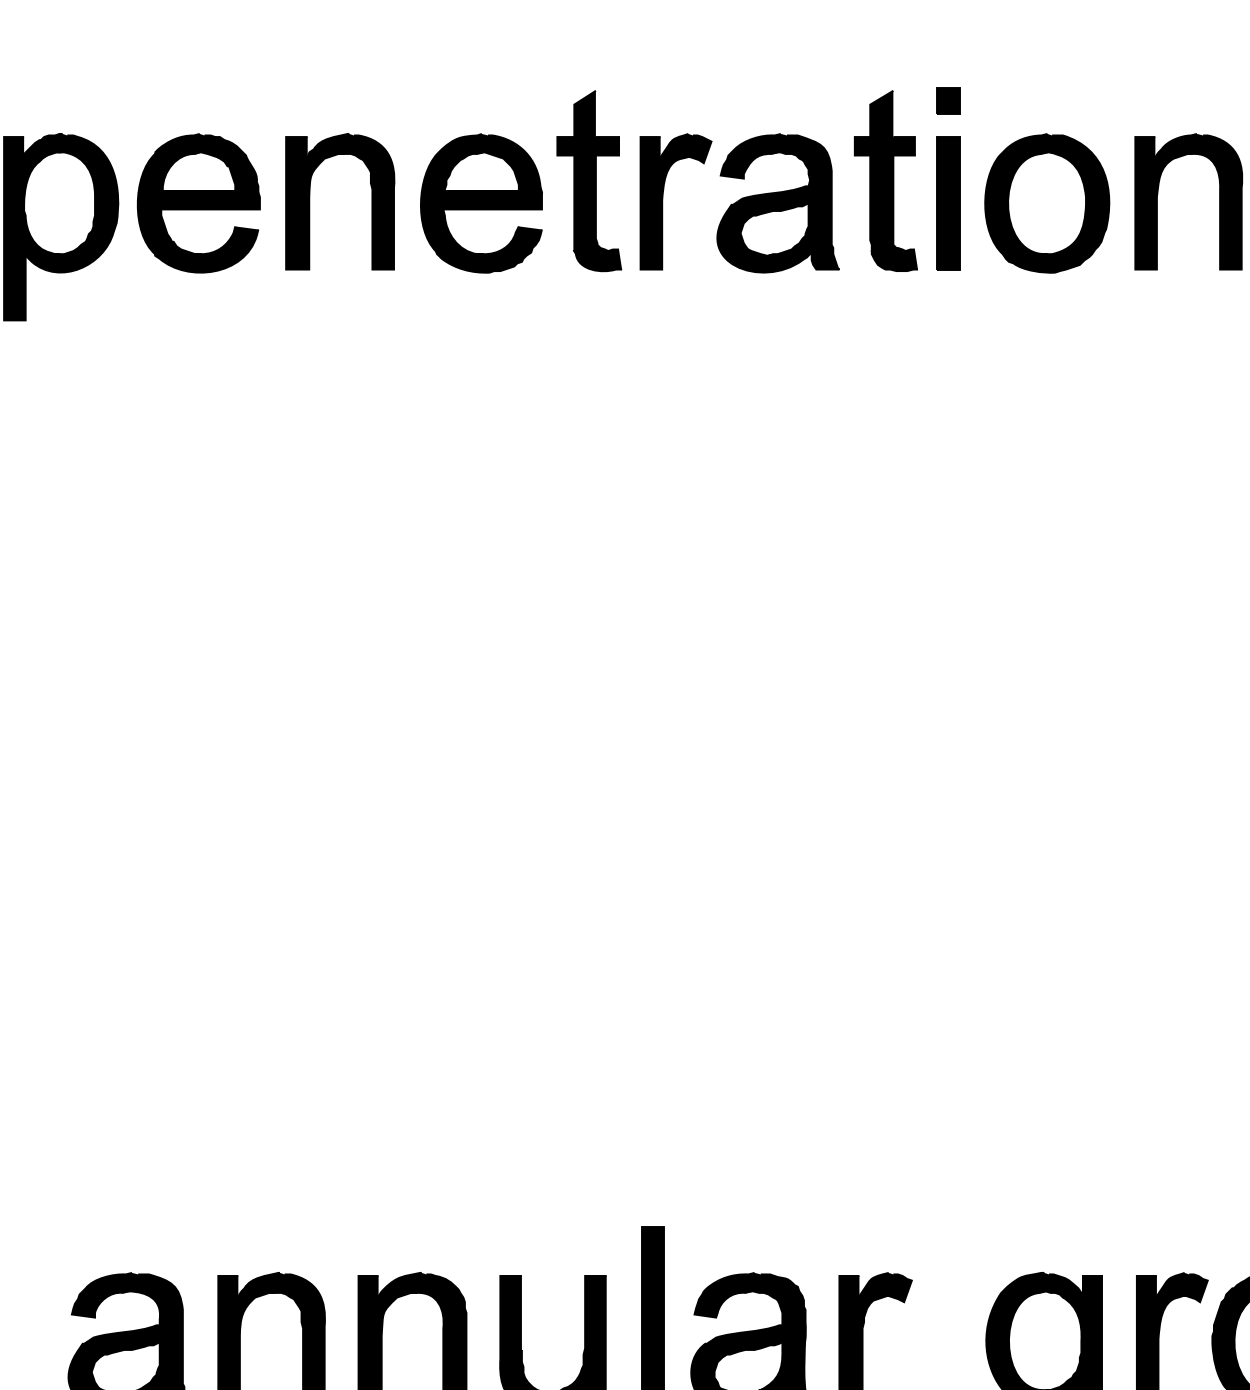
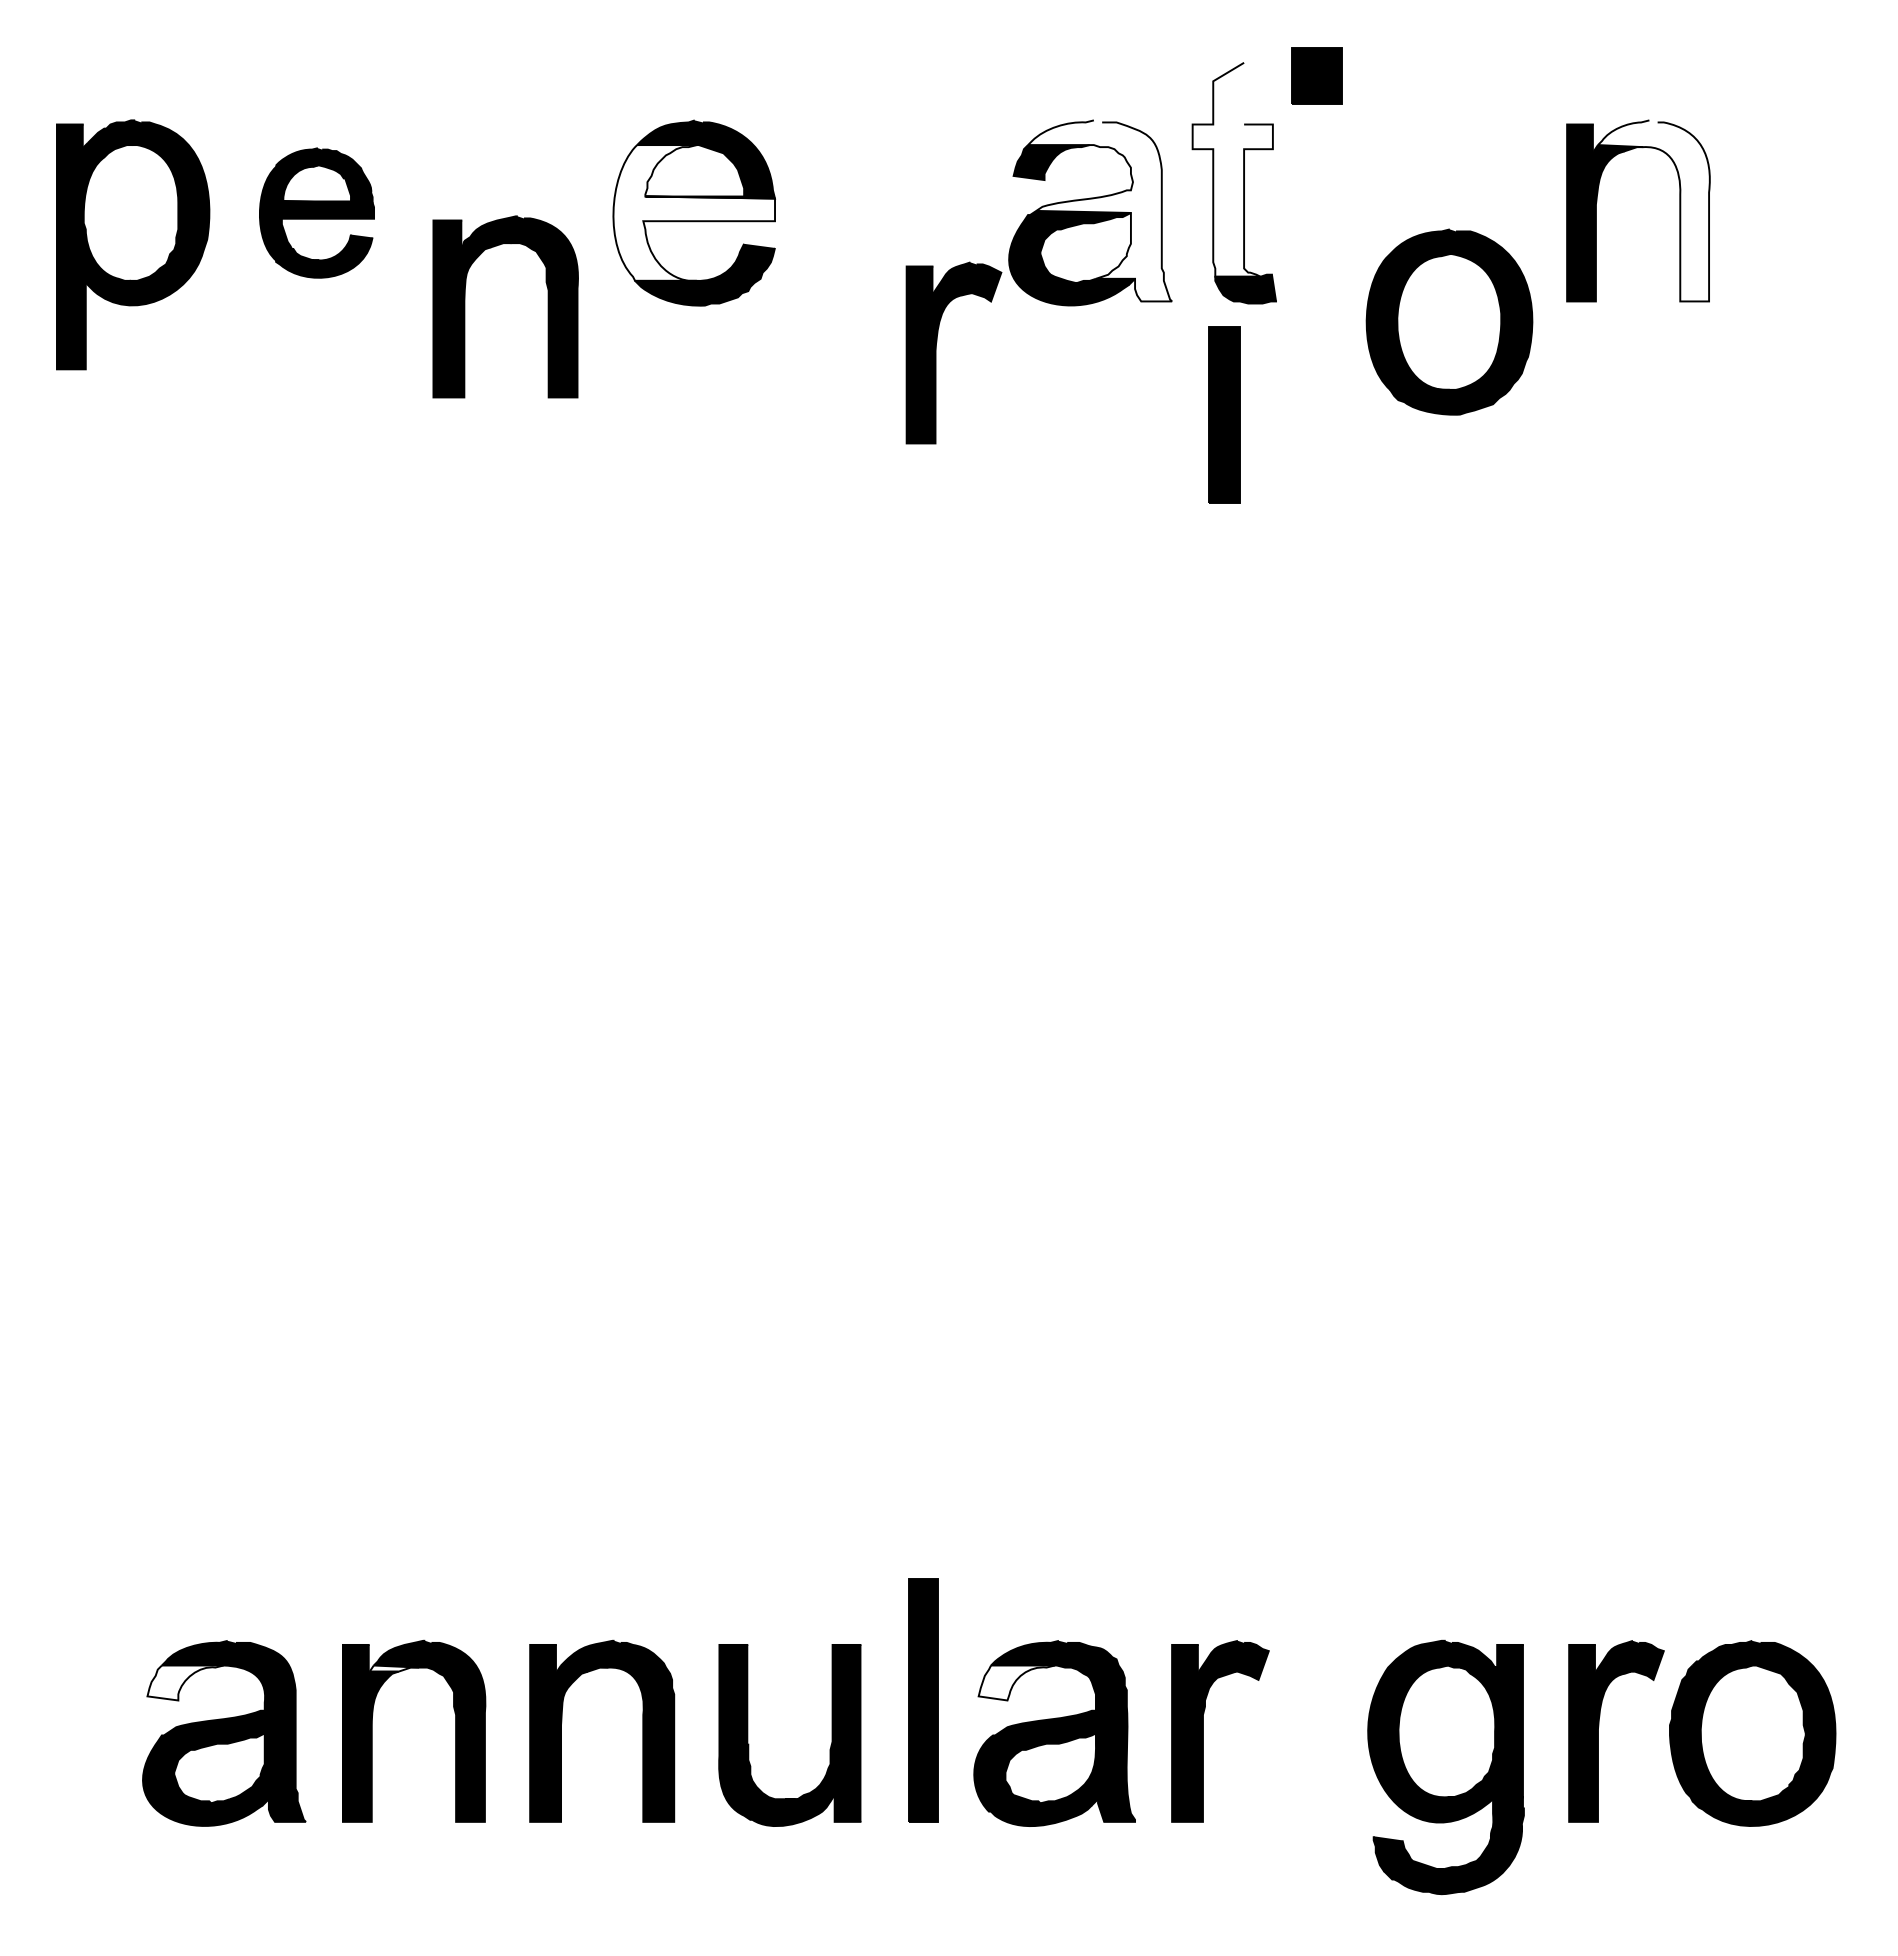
part: (948, 101) -> (1317, 76), size x1.6
fill: (884, 170) -> (1232, 169), removed
part: (588, 181) -> (837, 183), removed
part: (310, 201) -> (465, 306), moved
part: (662, 201) -> (936, 352), moved
fill: (785, 201) -> (1100, 210), removed
fill: (1200, 201) -> (1653, 210), removed
part: (198, 202) -> (316, 212), size x0.7
fill: (481, 202) -> (694, 212), removed
part: (948, 202) -> (1224, 414), moved
part: (1047, 202) -> (1449, 321), moved
fill: (256, 1293) -> (394, 1668), removed
fill: (100, 1304) -> (185, 1682), removed
fill: (722, 1304) -> (1016, 1682), removed

